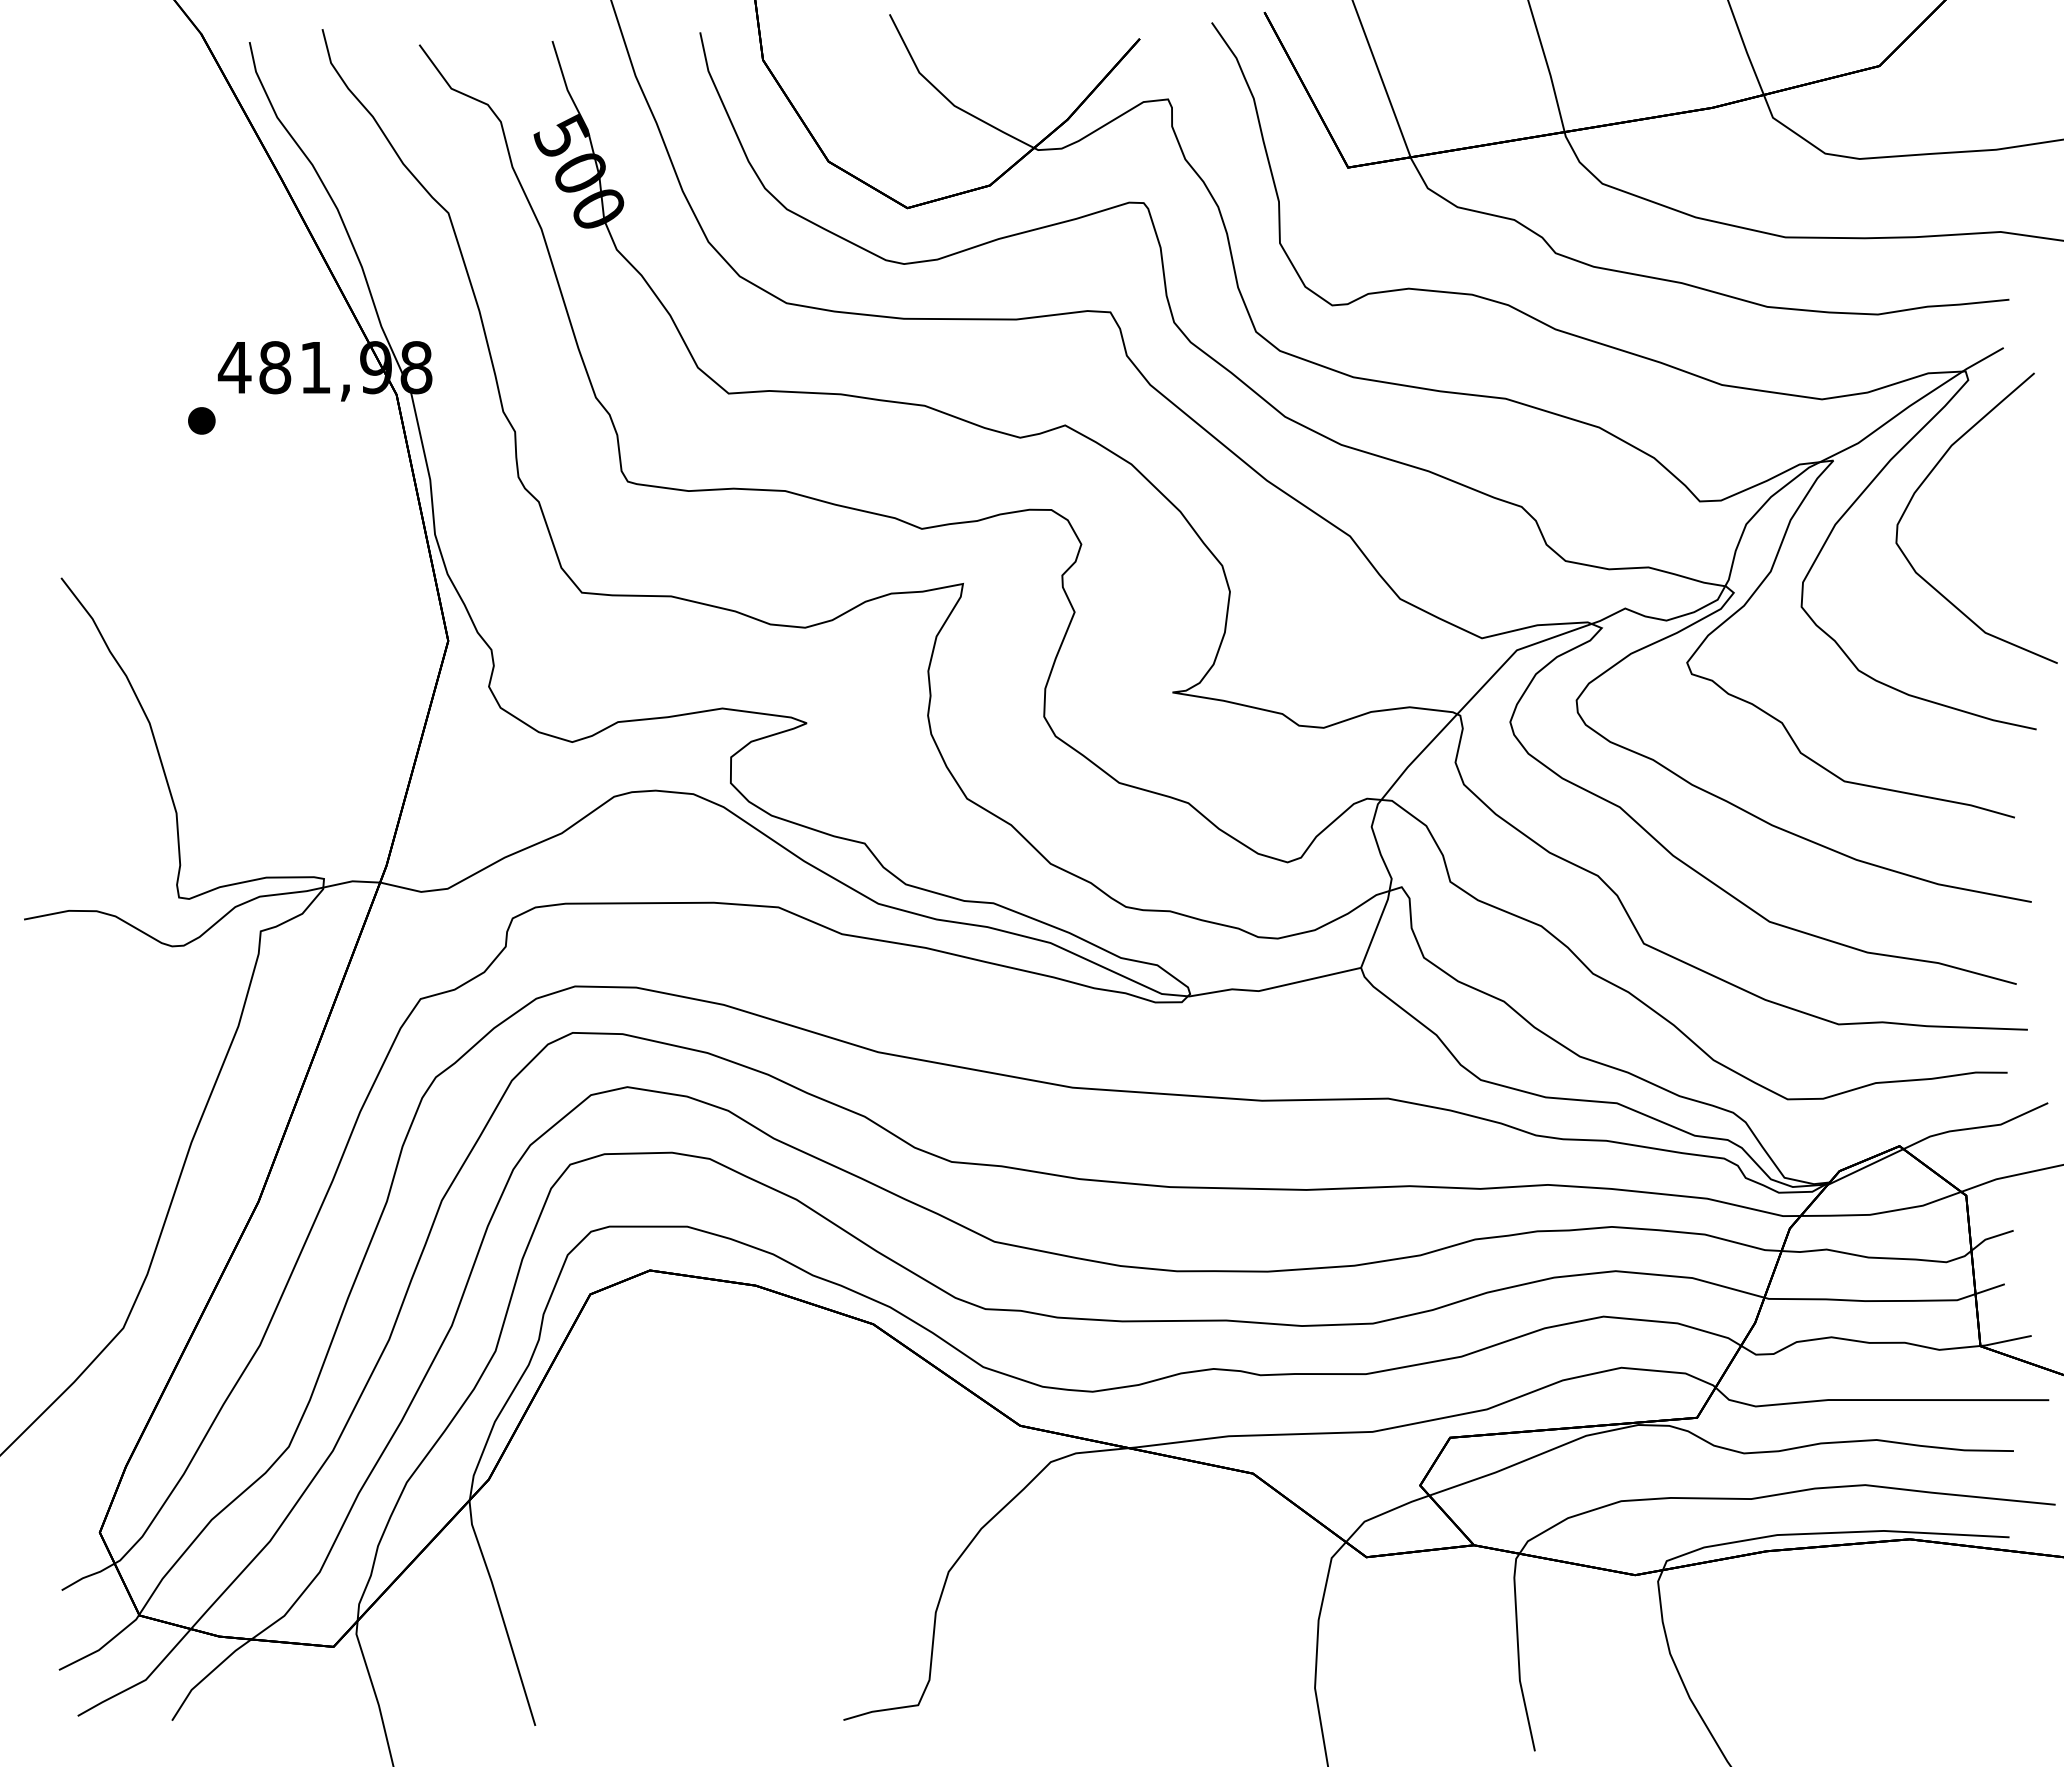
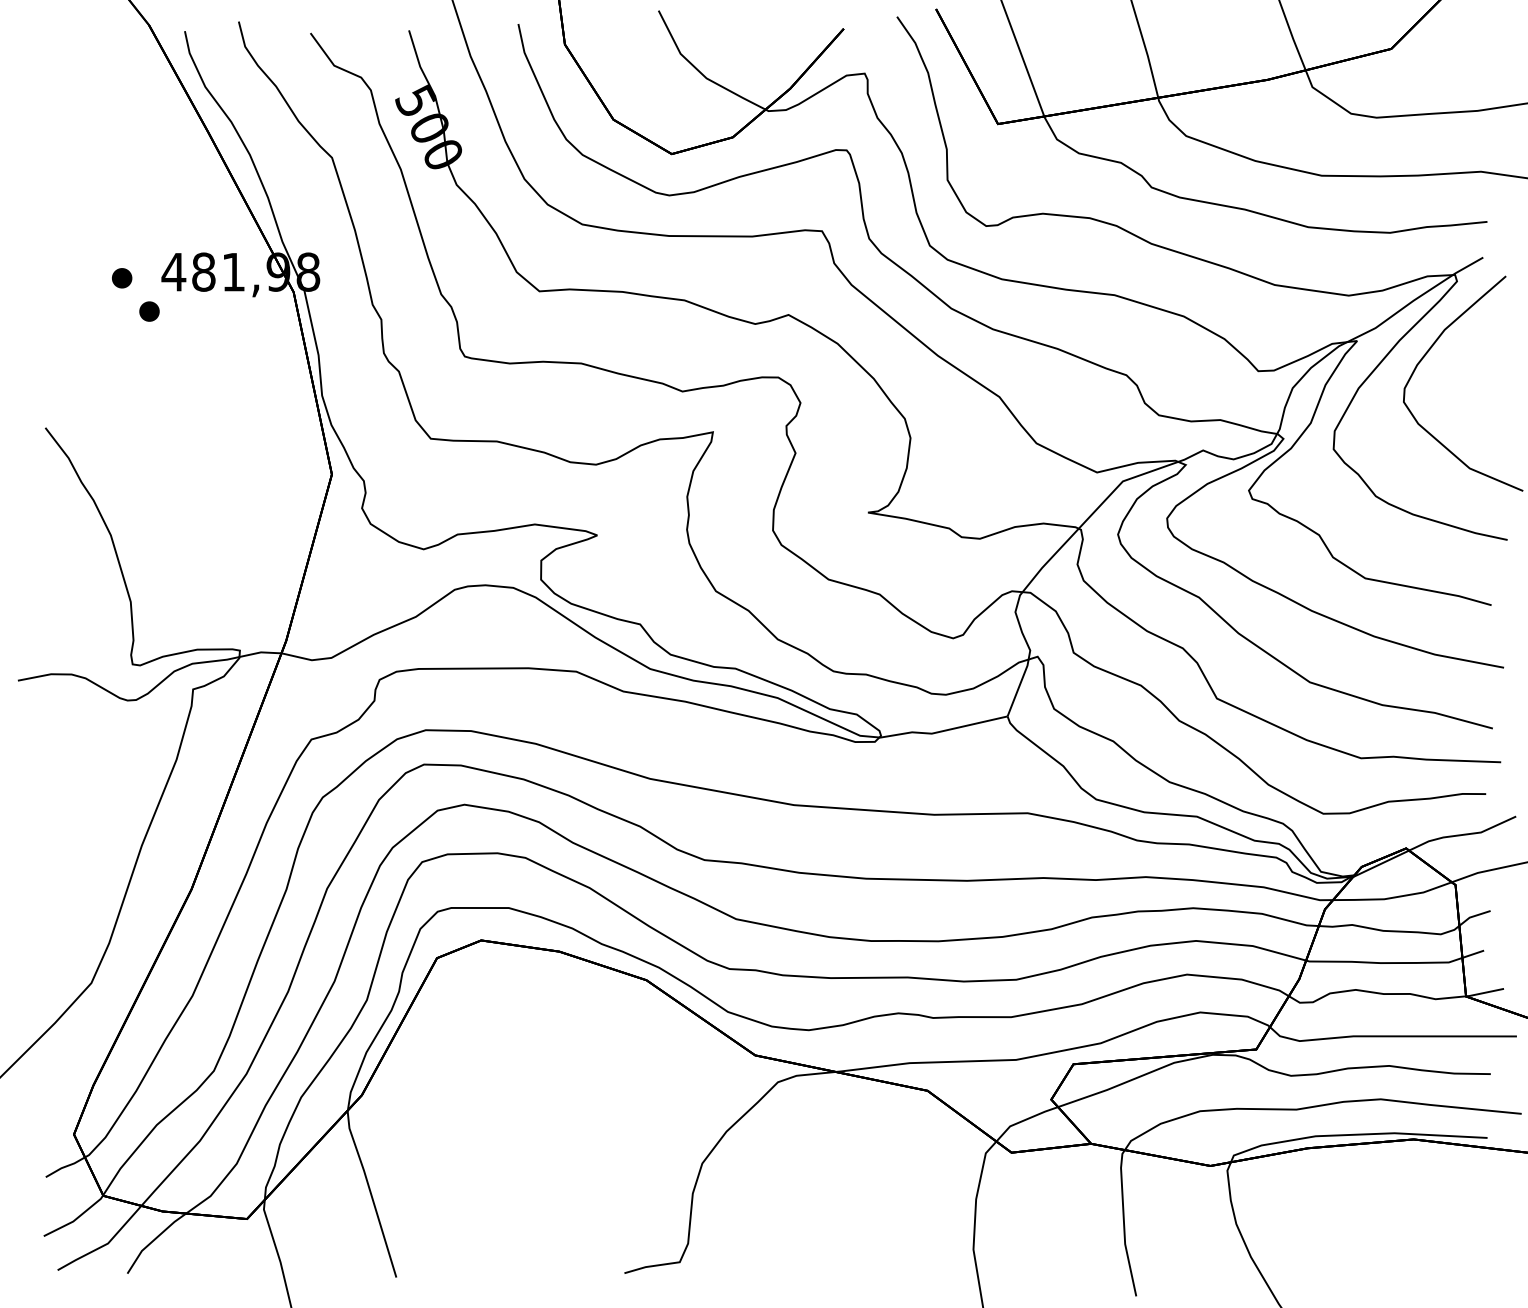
part: (164, 375) -> (121, 277), added

